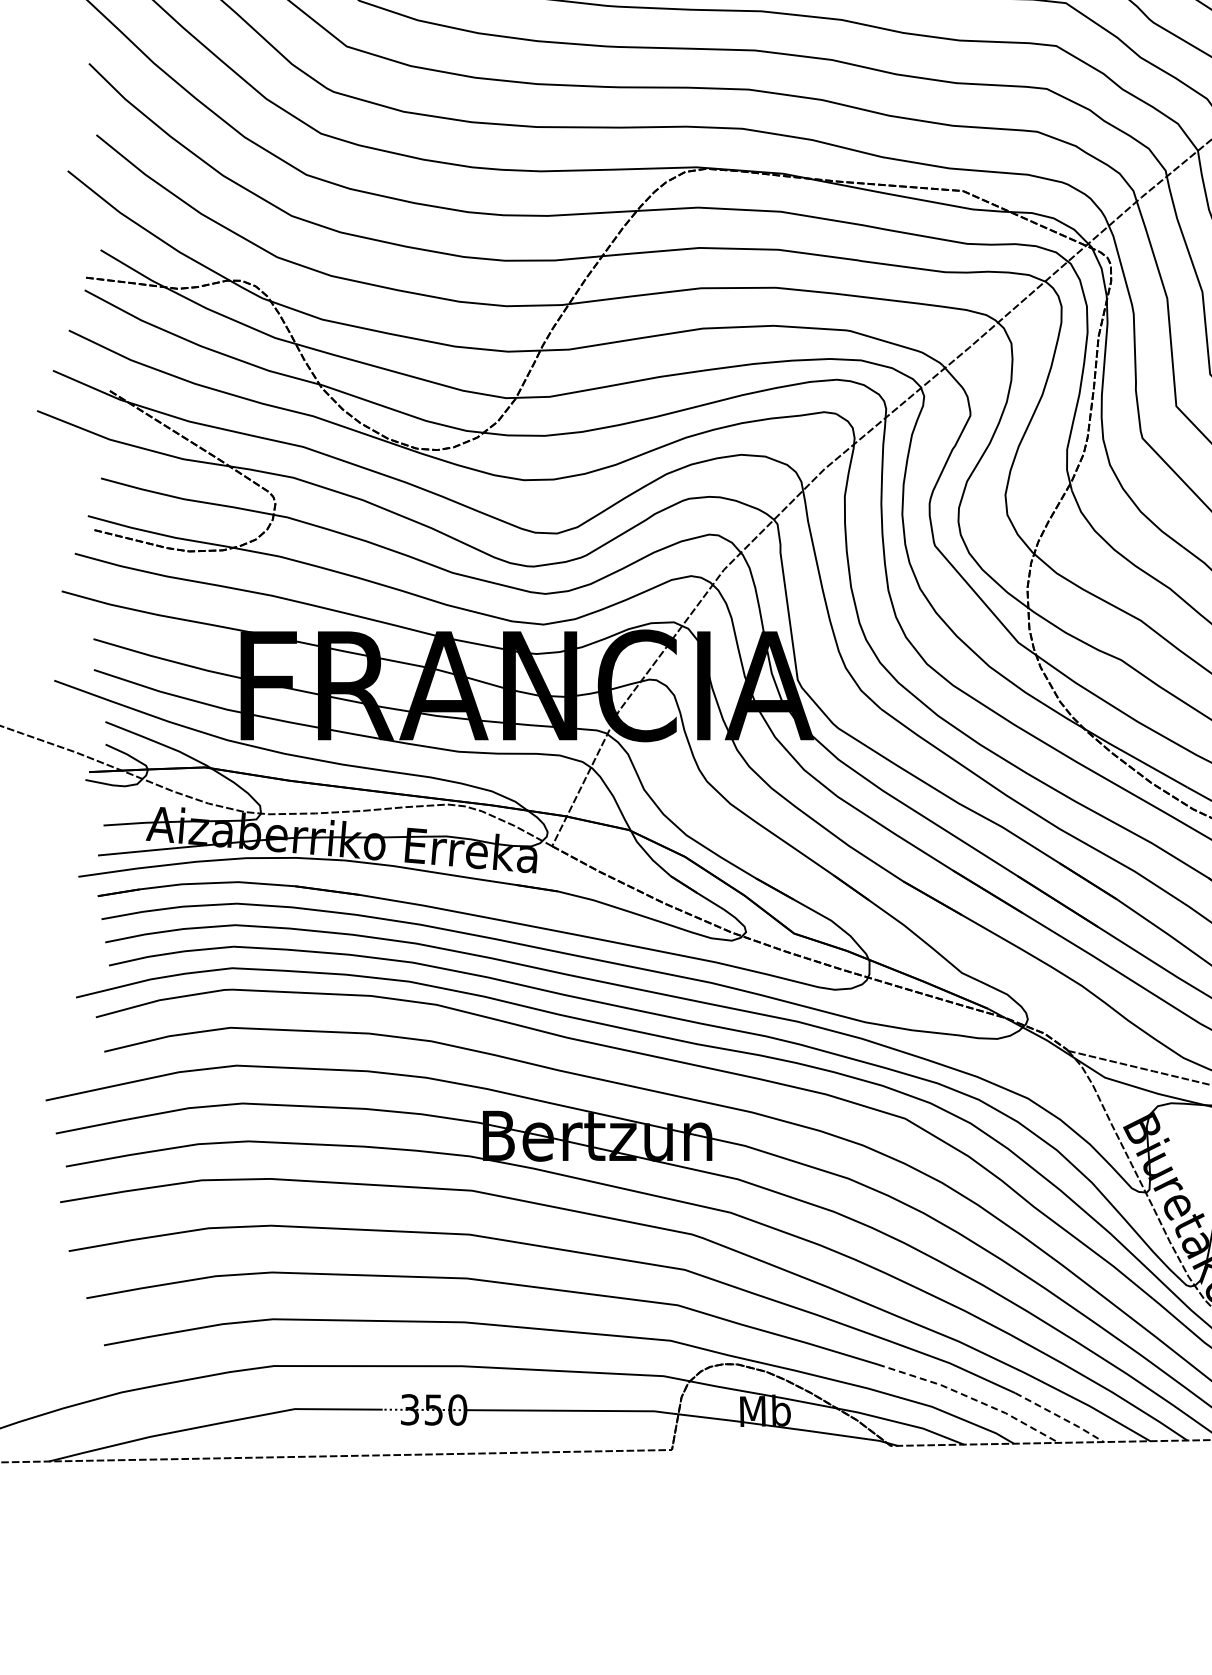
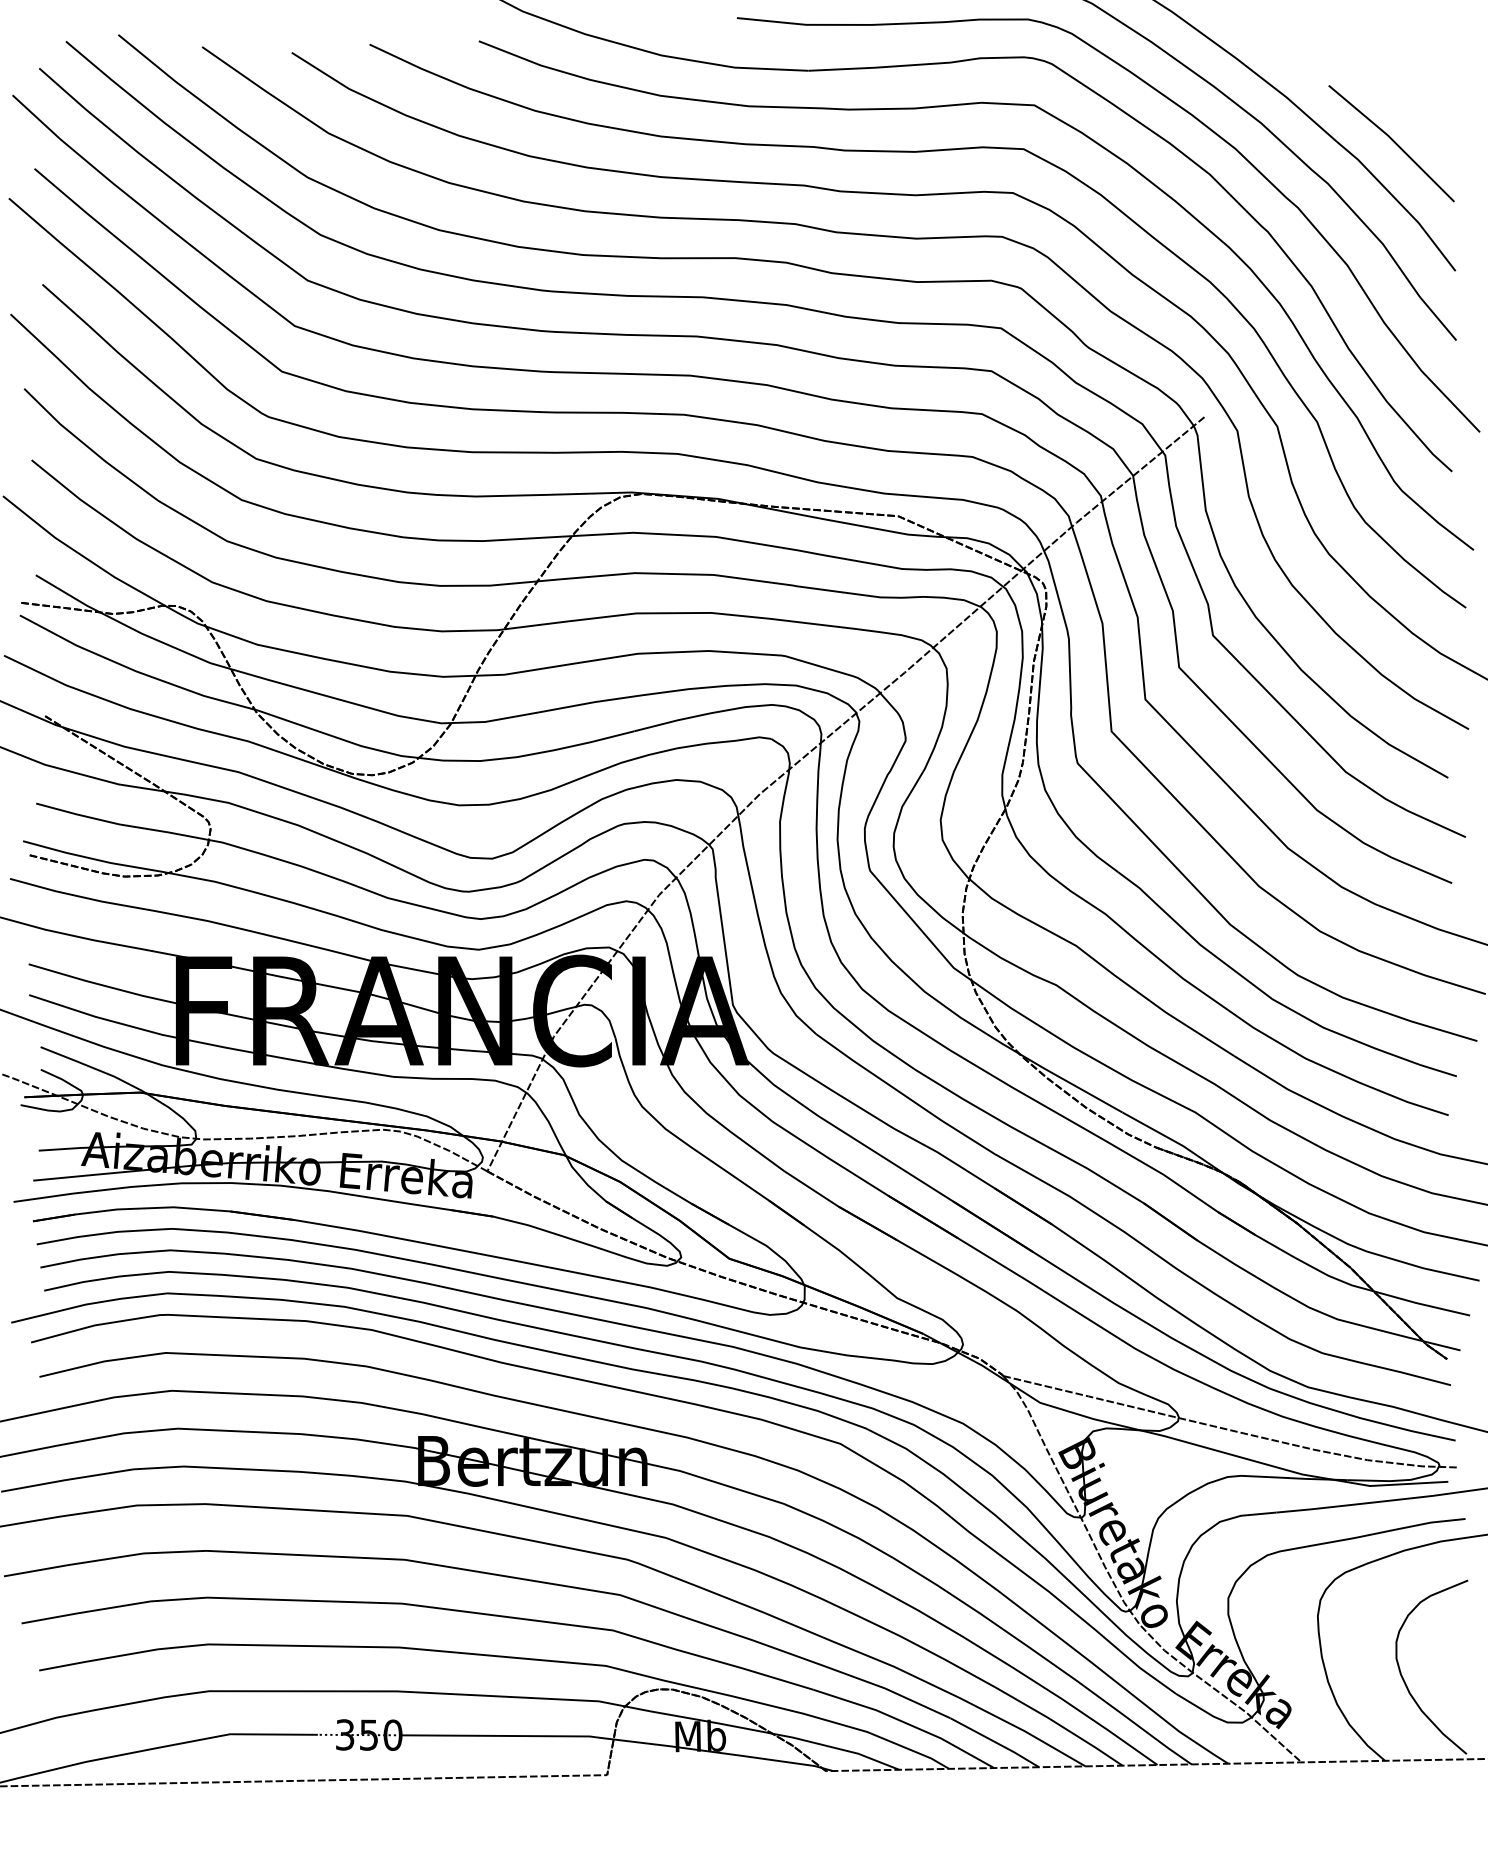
line: (971, 1398) -> (906, 1723), dashed -> solid
line: (1060, 1417) -> (995, 1742), dashed -> solid

